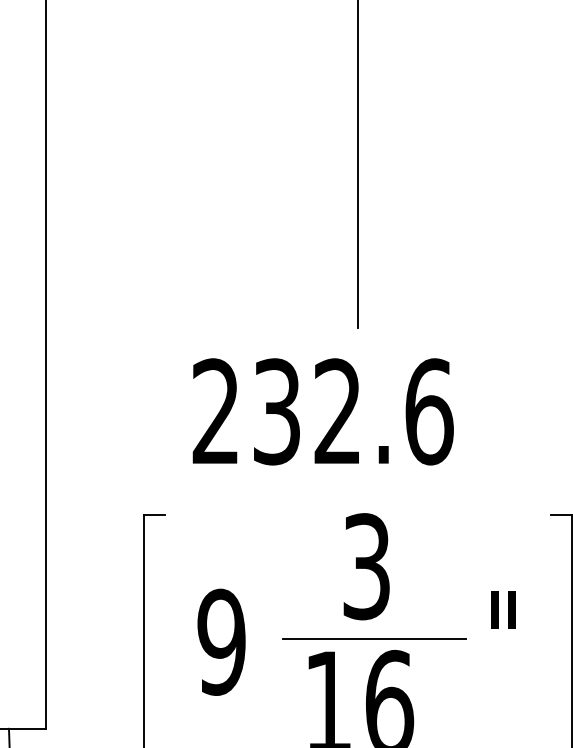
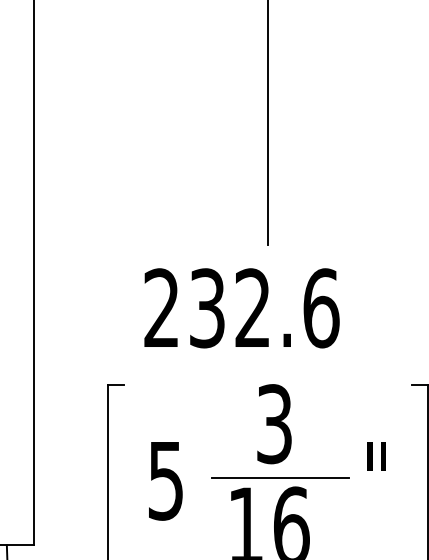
text: (221, 641) -> (165, 480), 9 -> 5

